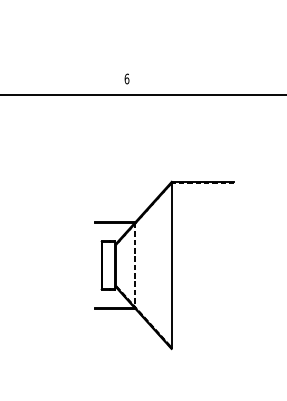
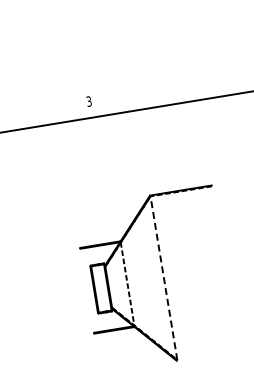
text: (126, 78) -> (88, 101), 6 -> 3
line: (172, 265) -> (164, 278), solid -> dashed

